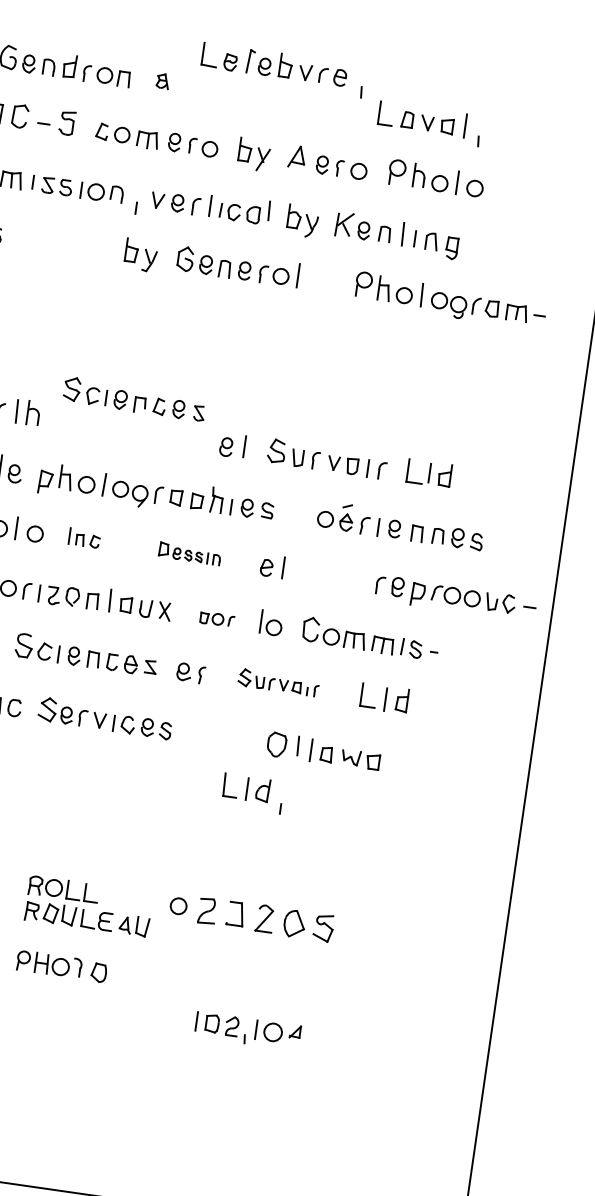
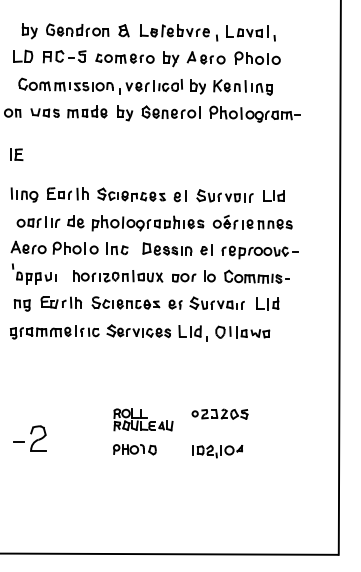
part: (283, 69) -> (179, 32), moved
part: (162, 80) -> (123, 30), size x1.67
part: (62, 240) -> (87, 111), added
part: (449, 298) -> (254, 113), moved
part: (134, 398) -> (131, 194), moved
part: (400, 526) -> (252, 222), moved
part: (84, 537) -> (117, 248), size x1.43
part: (190, 552) -> (167, 248), size x1.67
part: (454, 598) -> (259, 252), moved
part: (217, 618) -> (184, 277), size x1.43
part: (277, 680) -> (216, 302), size x1.43
part: (250, 793) -> (192, 333), moved
part: (250, 915) -> (219, 413), size x0.71
part: (247, 1031) -> (217, 451), moved

